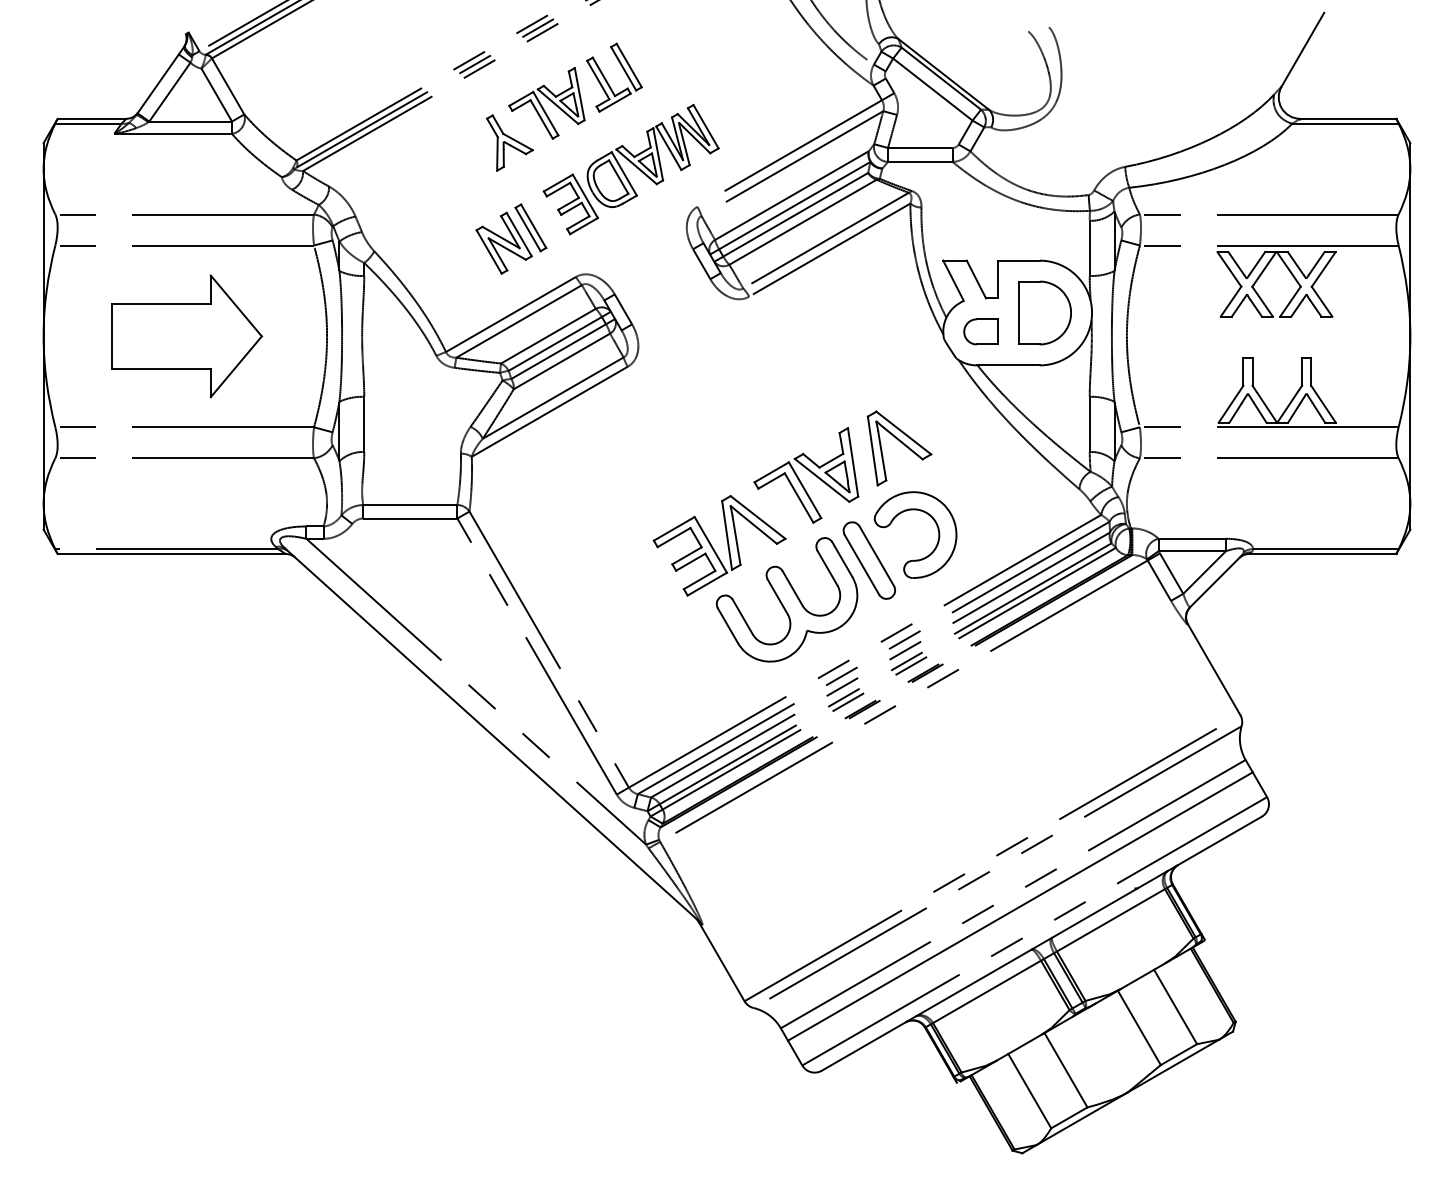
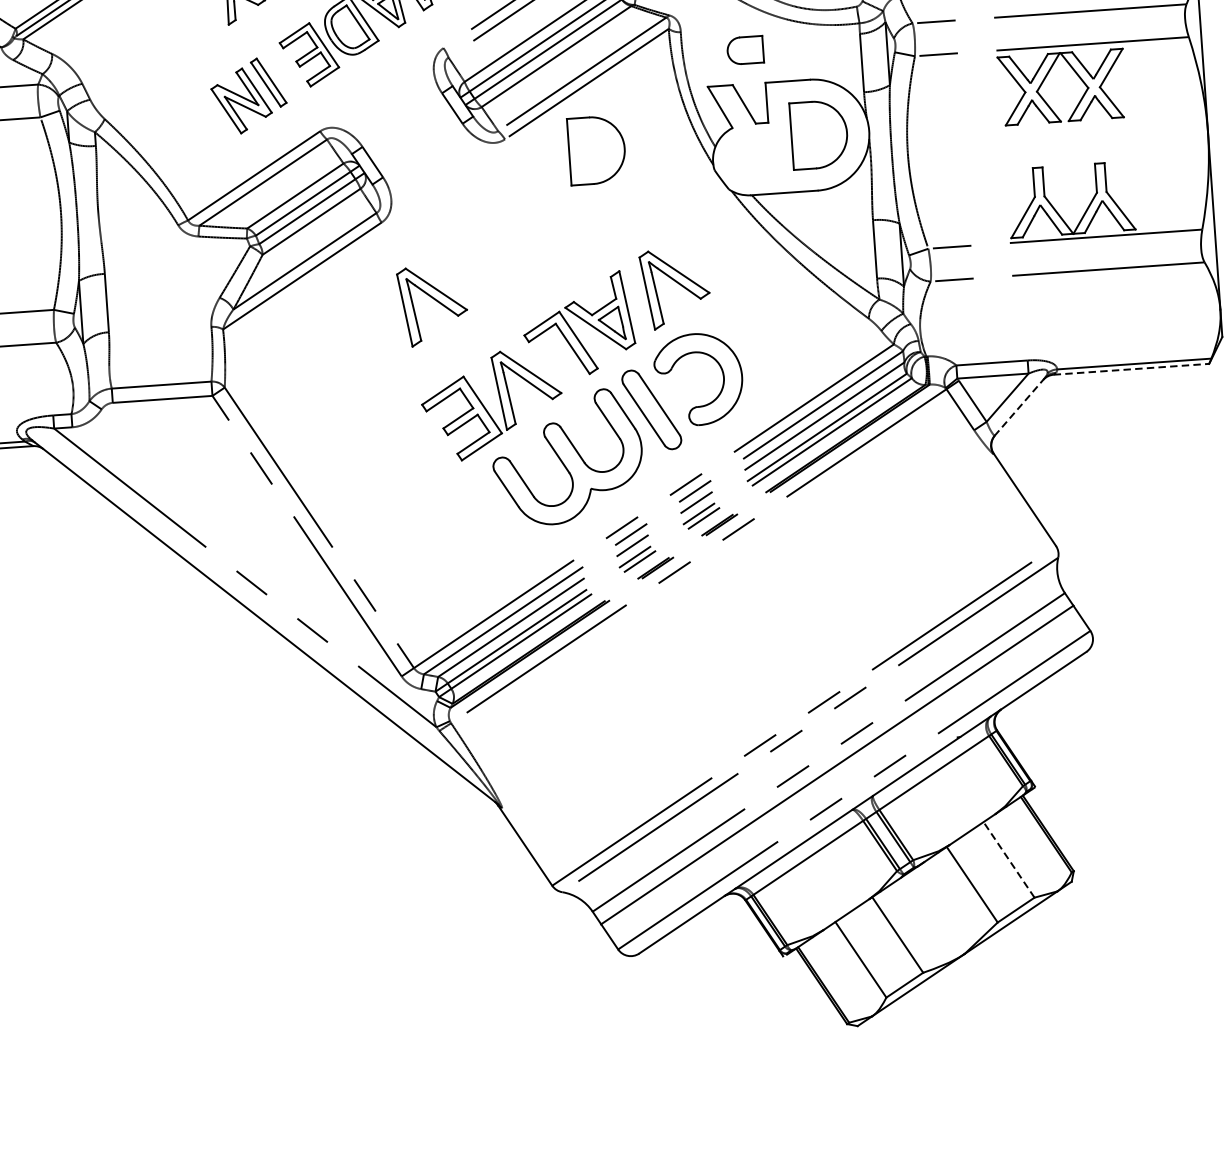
part: (834, 312) -> (596, 149), added
part: (980, 331) -> (744, 50), moved
part: (670, 448) -> (432, 305), added
line: (1322, 553) -> (1131, 368), solid -> dashed
line: (1215, 582) -> (1019, 407), solid -> dashed
line: (1175, 1006) -> (1008, 859), solid -> dashed

